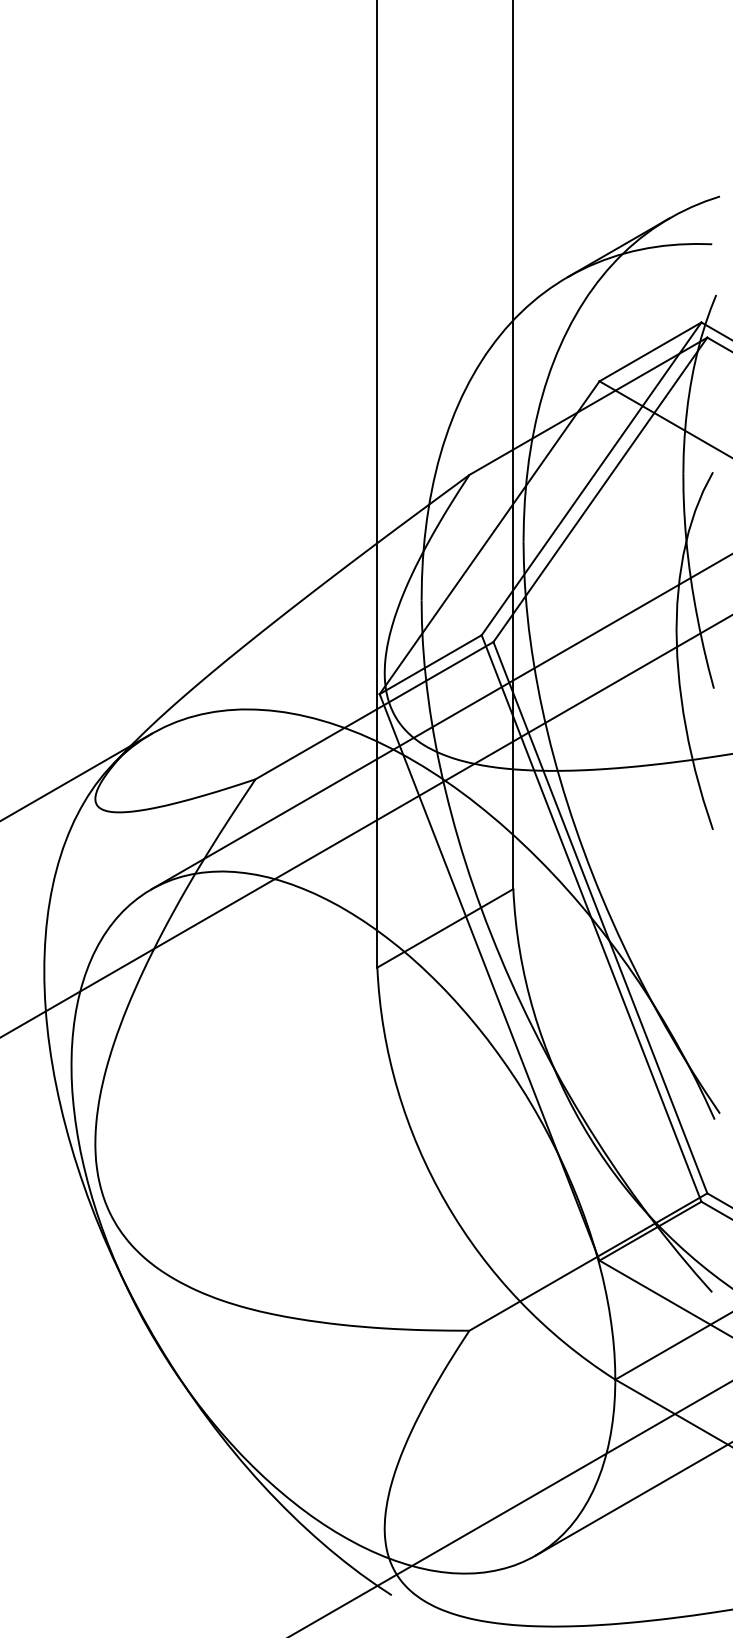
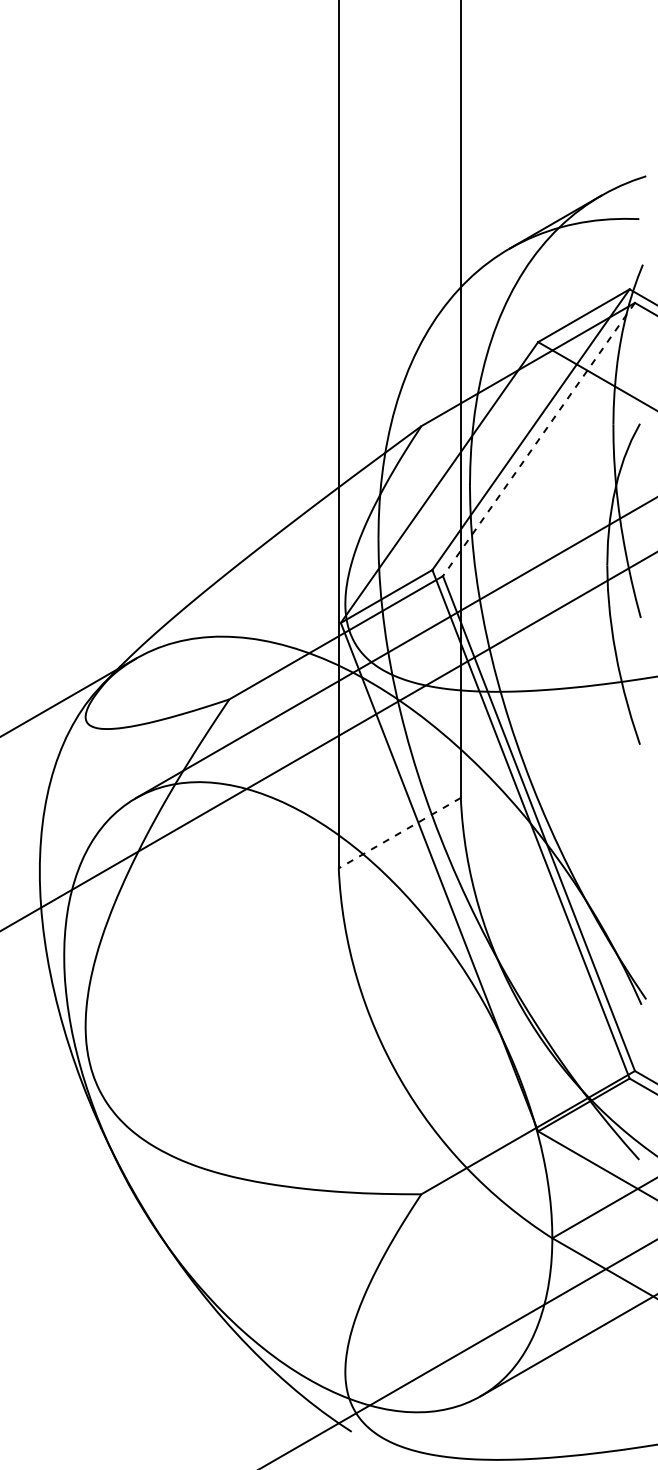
line: (600, 490) -> (539, 440), solid -> dashed
line: (444, 928) -> (399, 833), solid -> dashed

